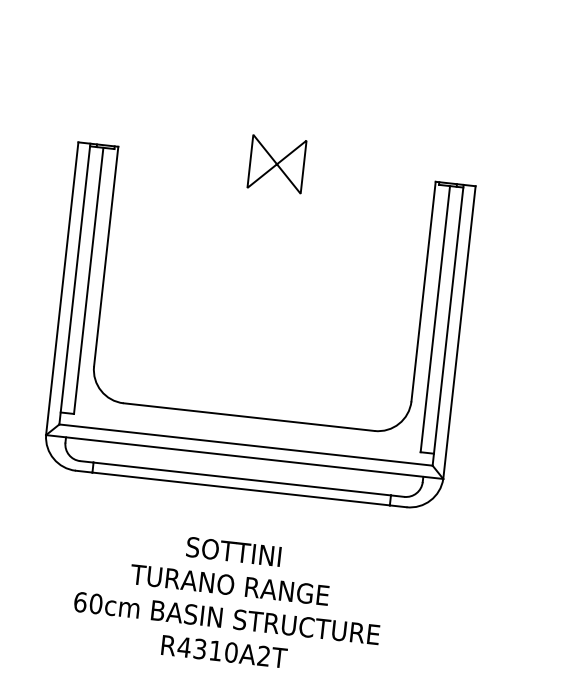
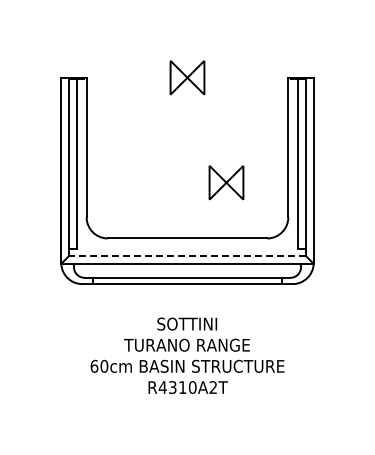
part: (320, 335) -> (226, 182), added
line: (245, 445) -> (187, 256), solid -> dashed

